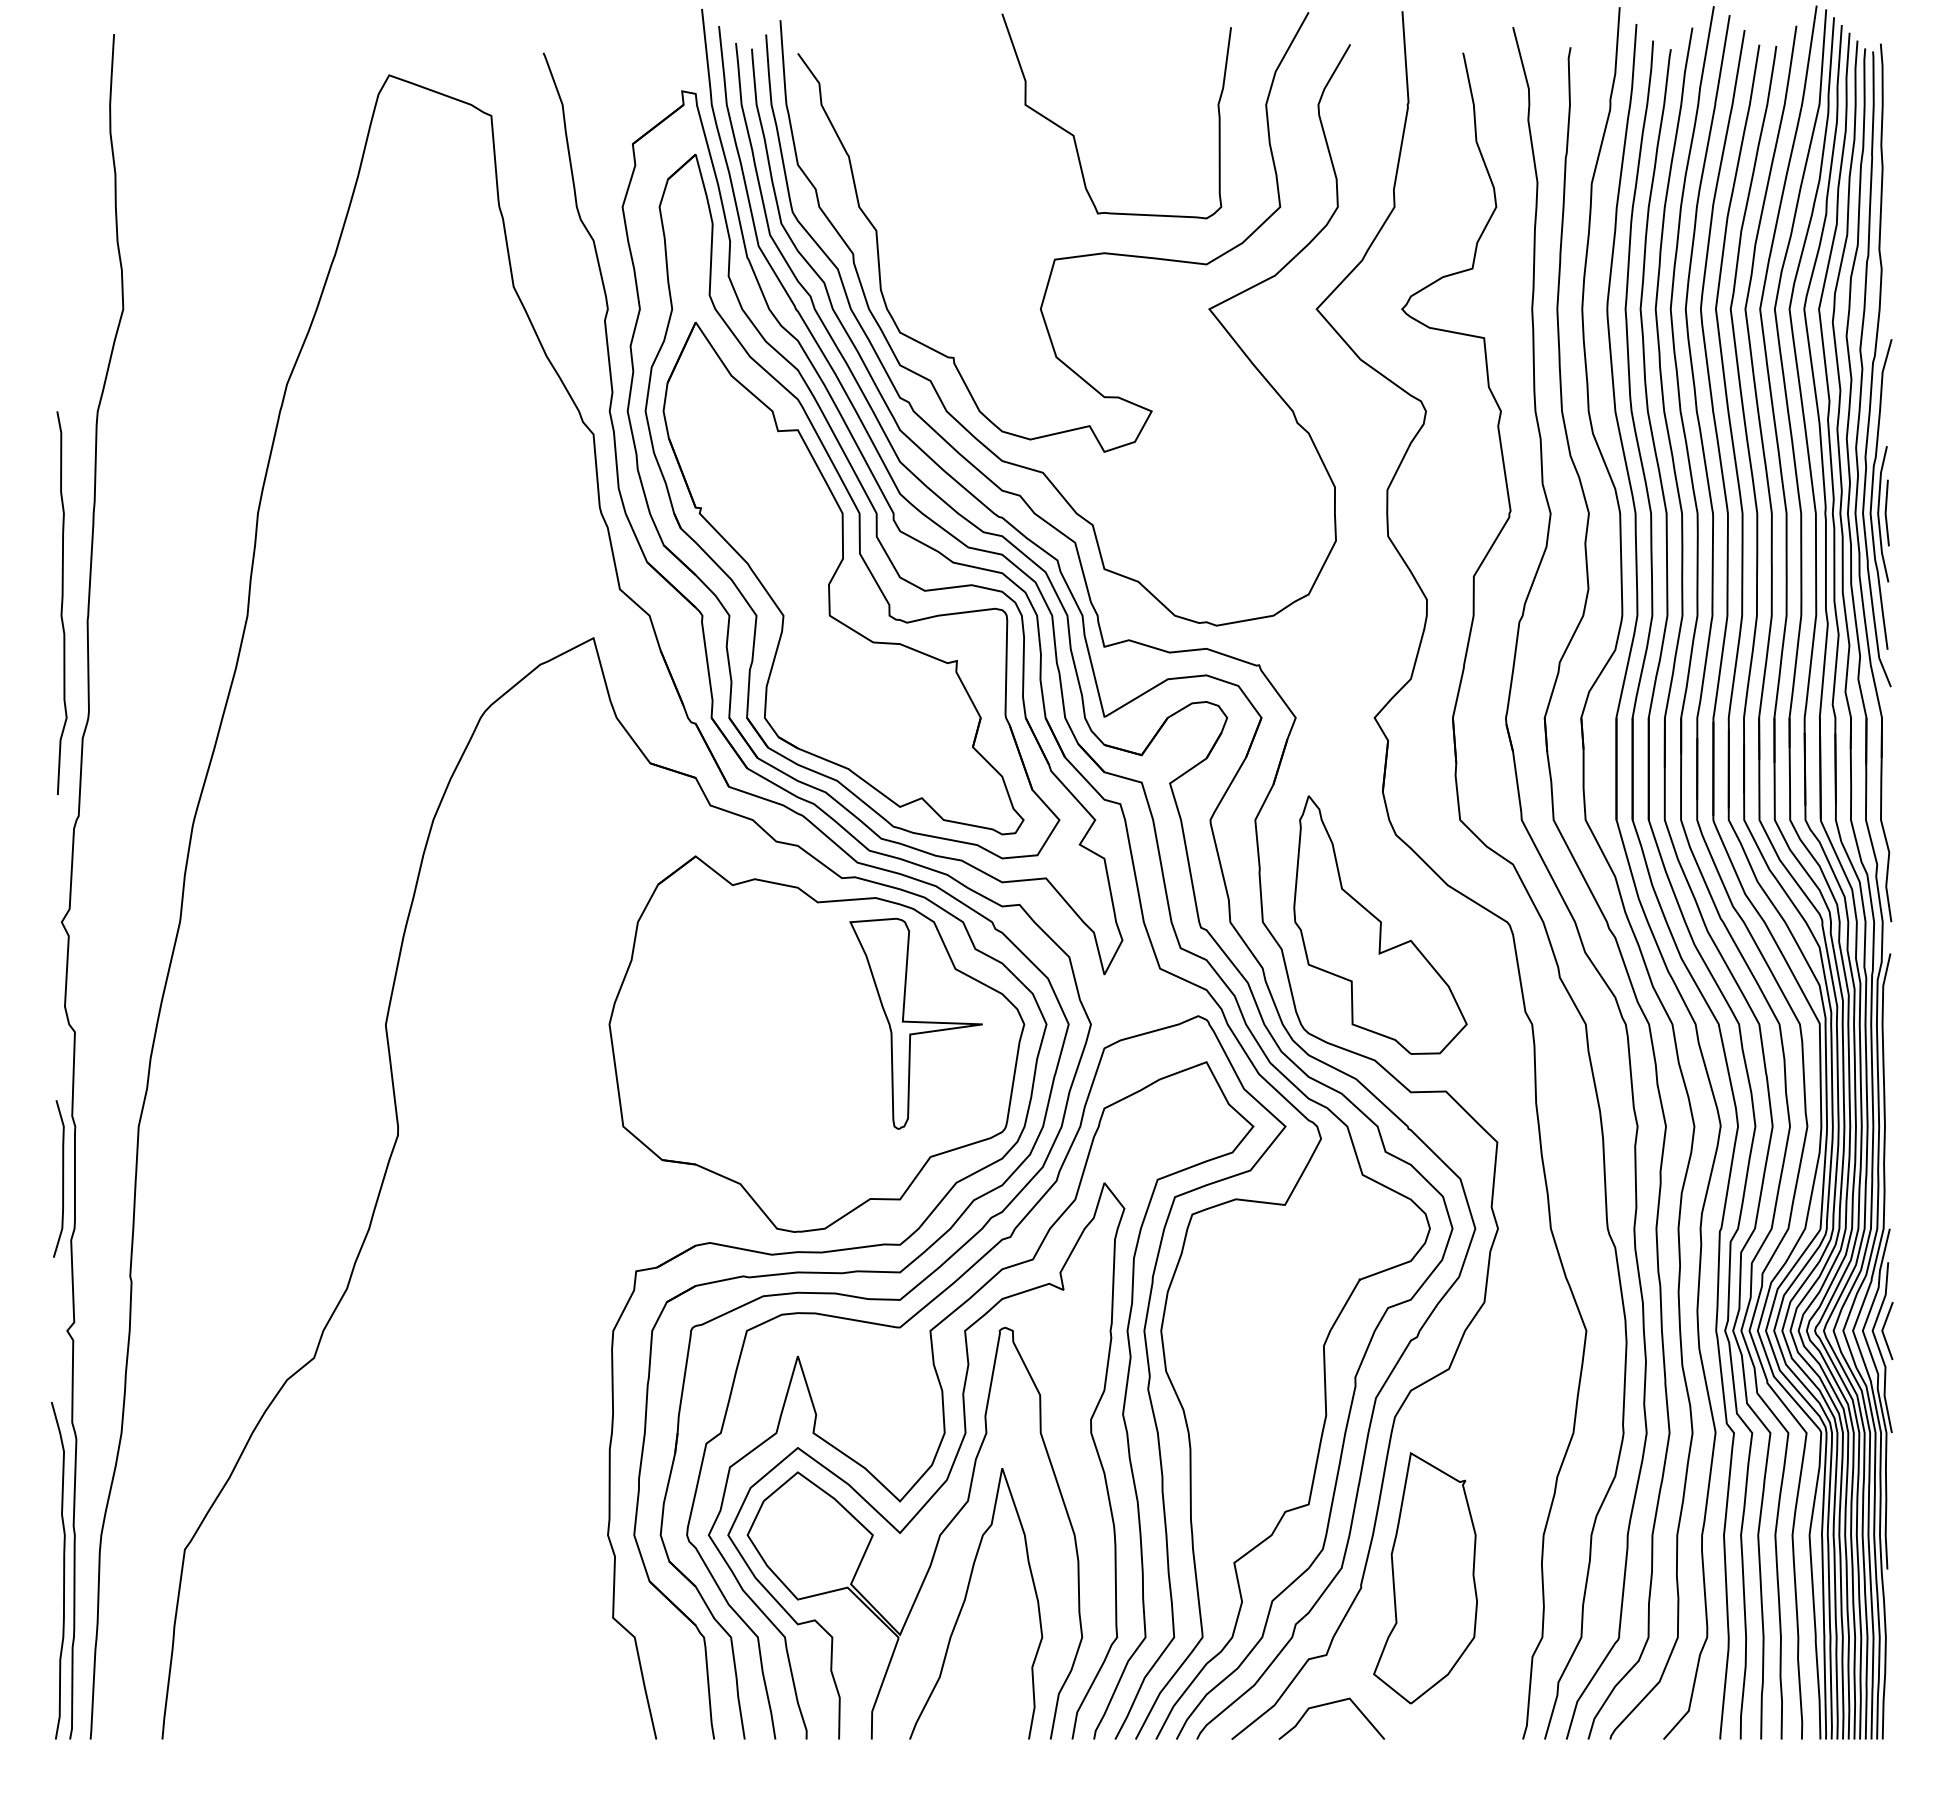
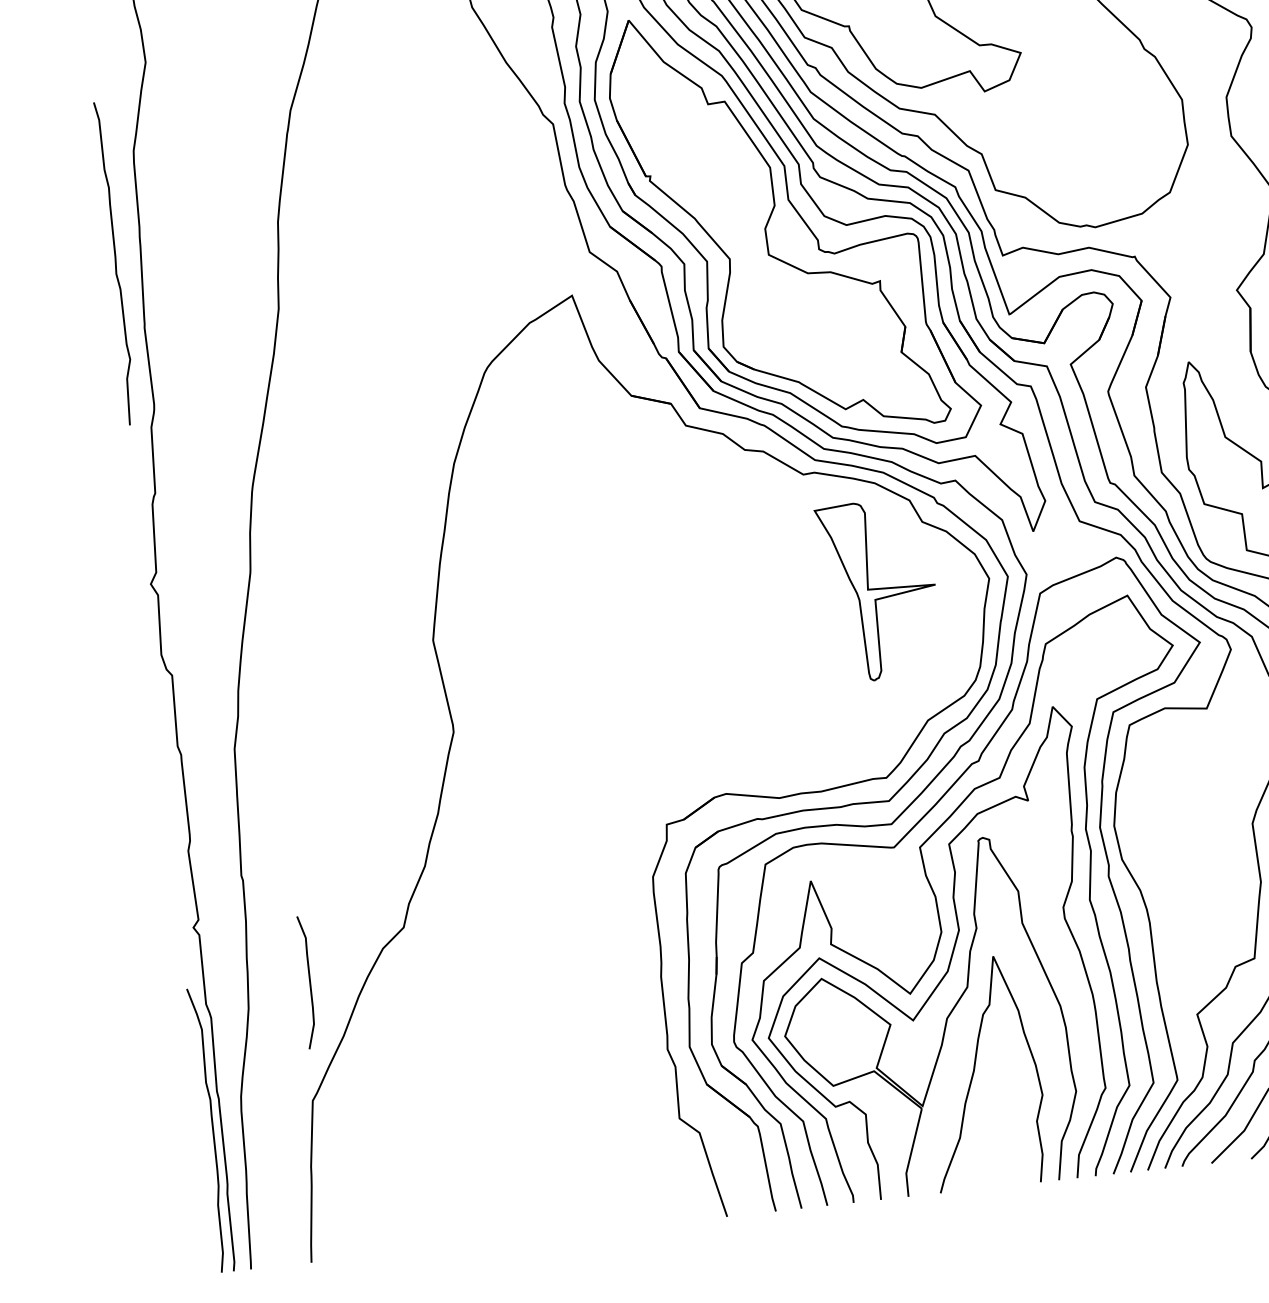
curve: (61, 602) -> (115, 262), moved
part: (816, 1043) -> (797, 616), removed
curve: (62, 1178) -> (309, 981), moved

